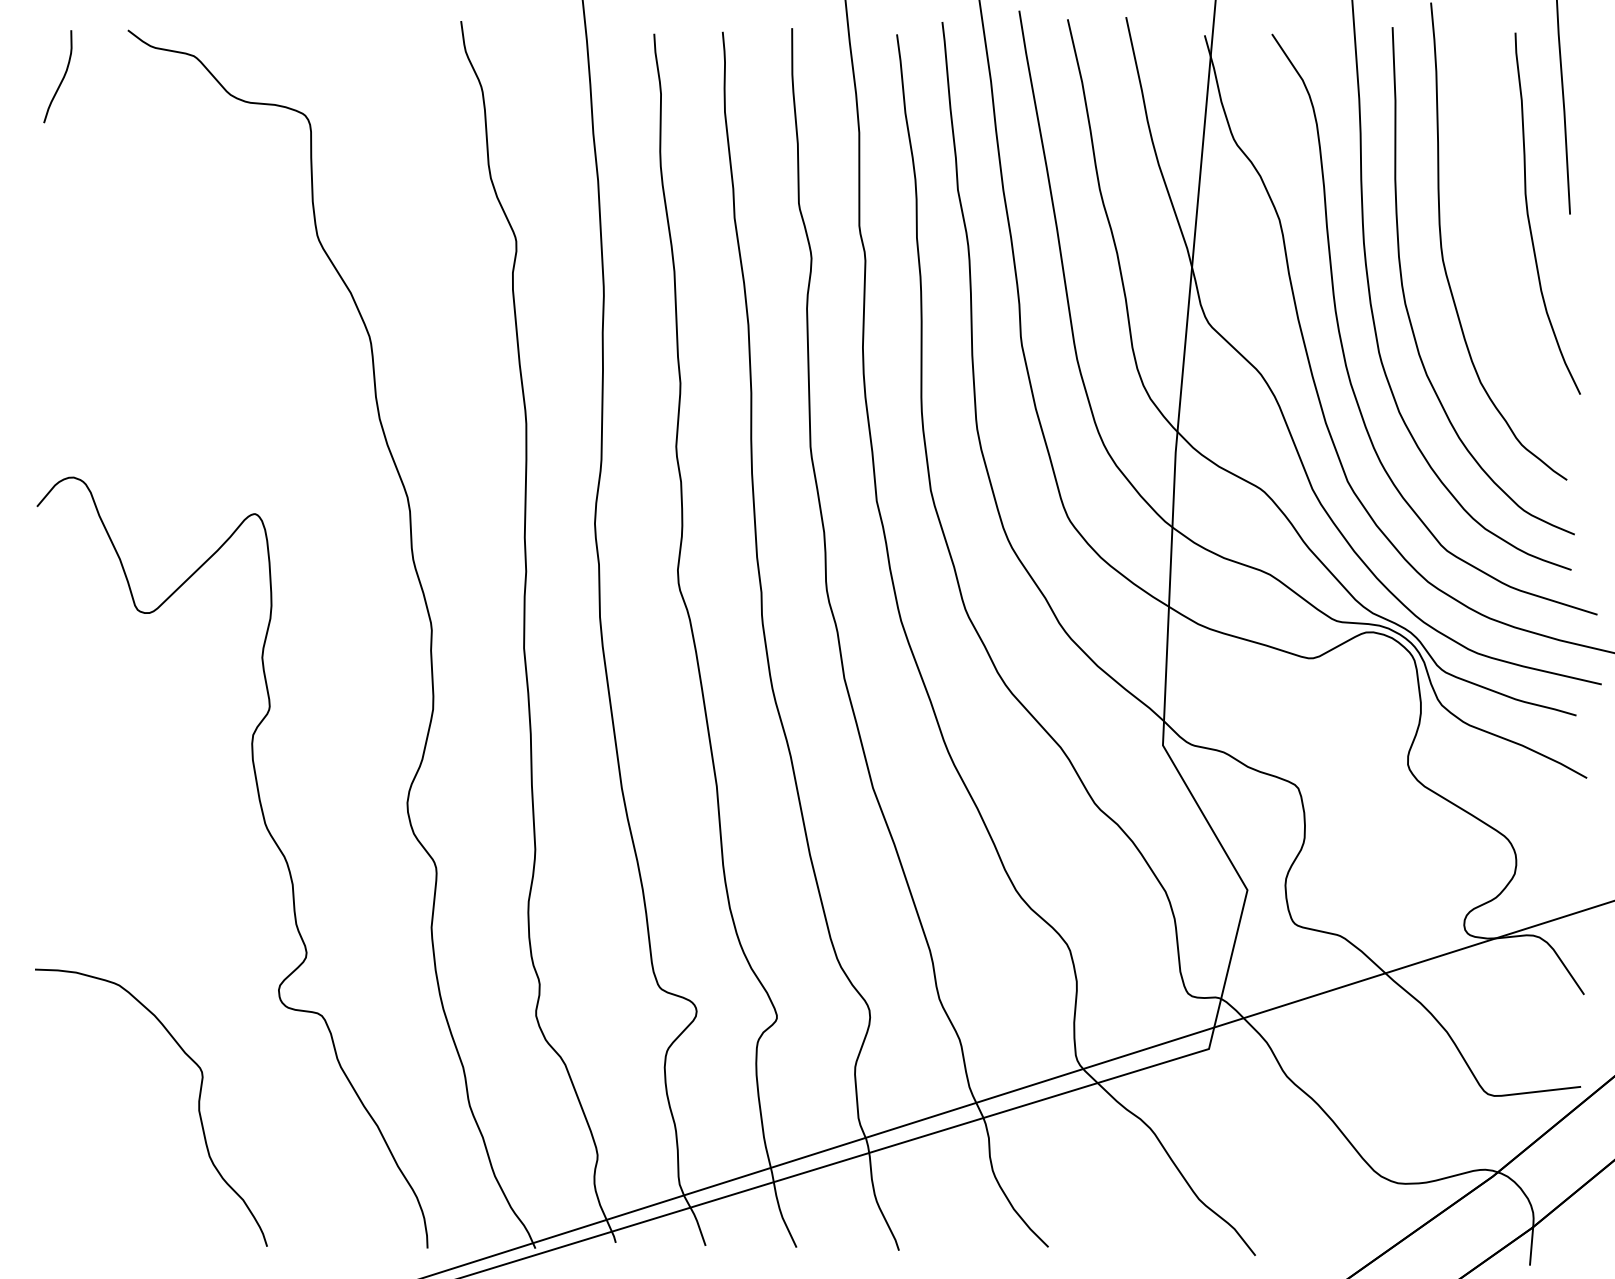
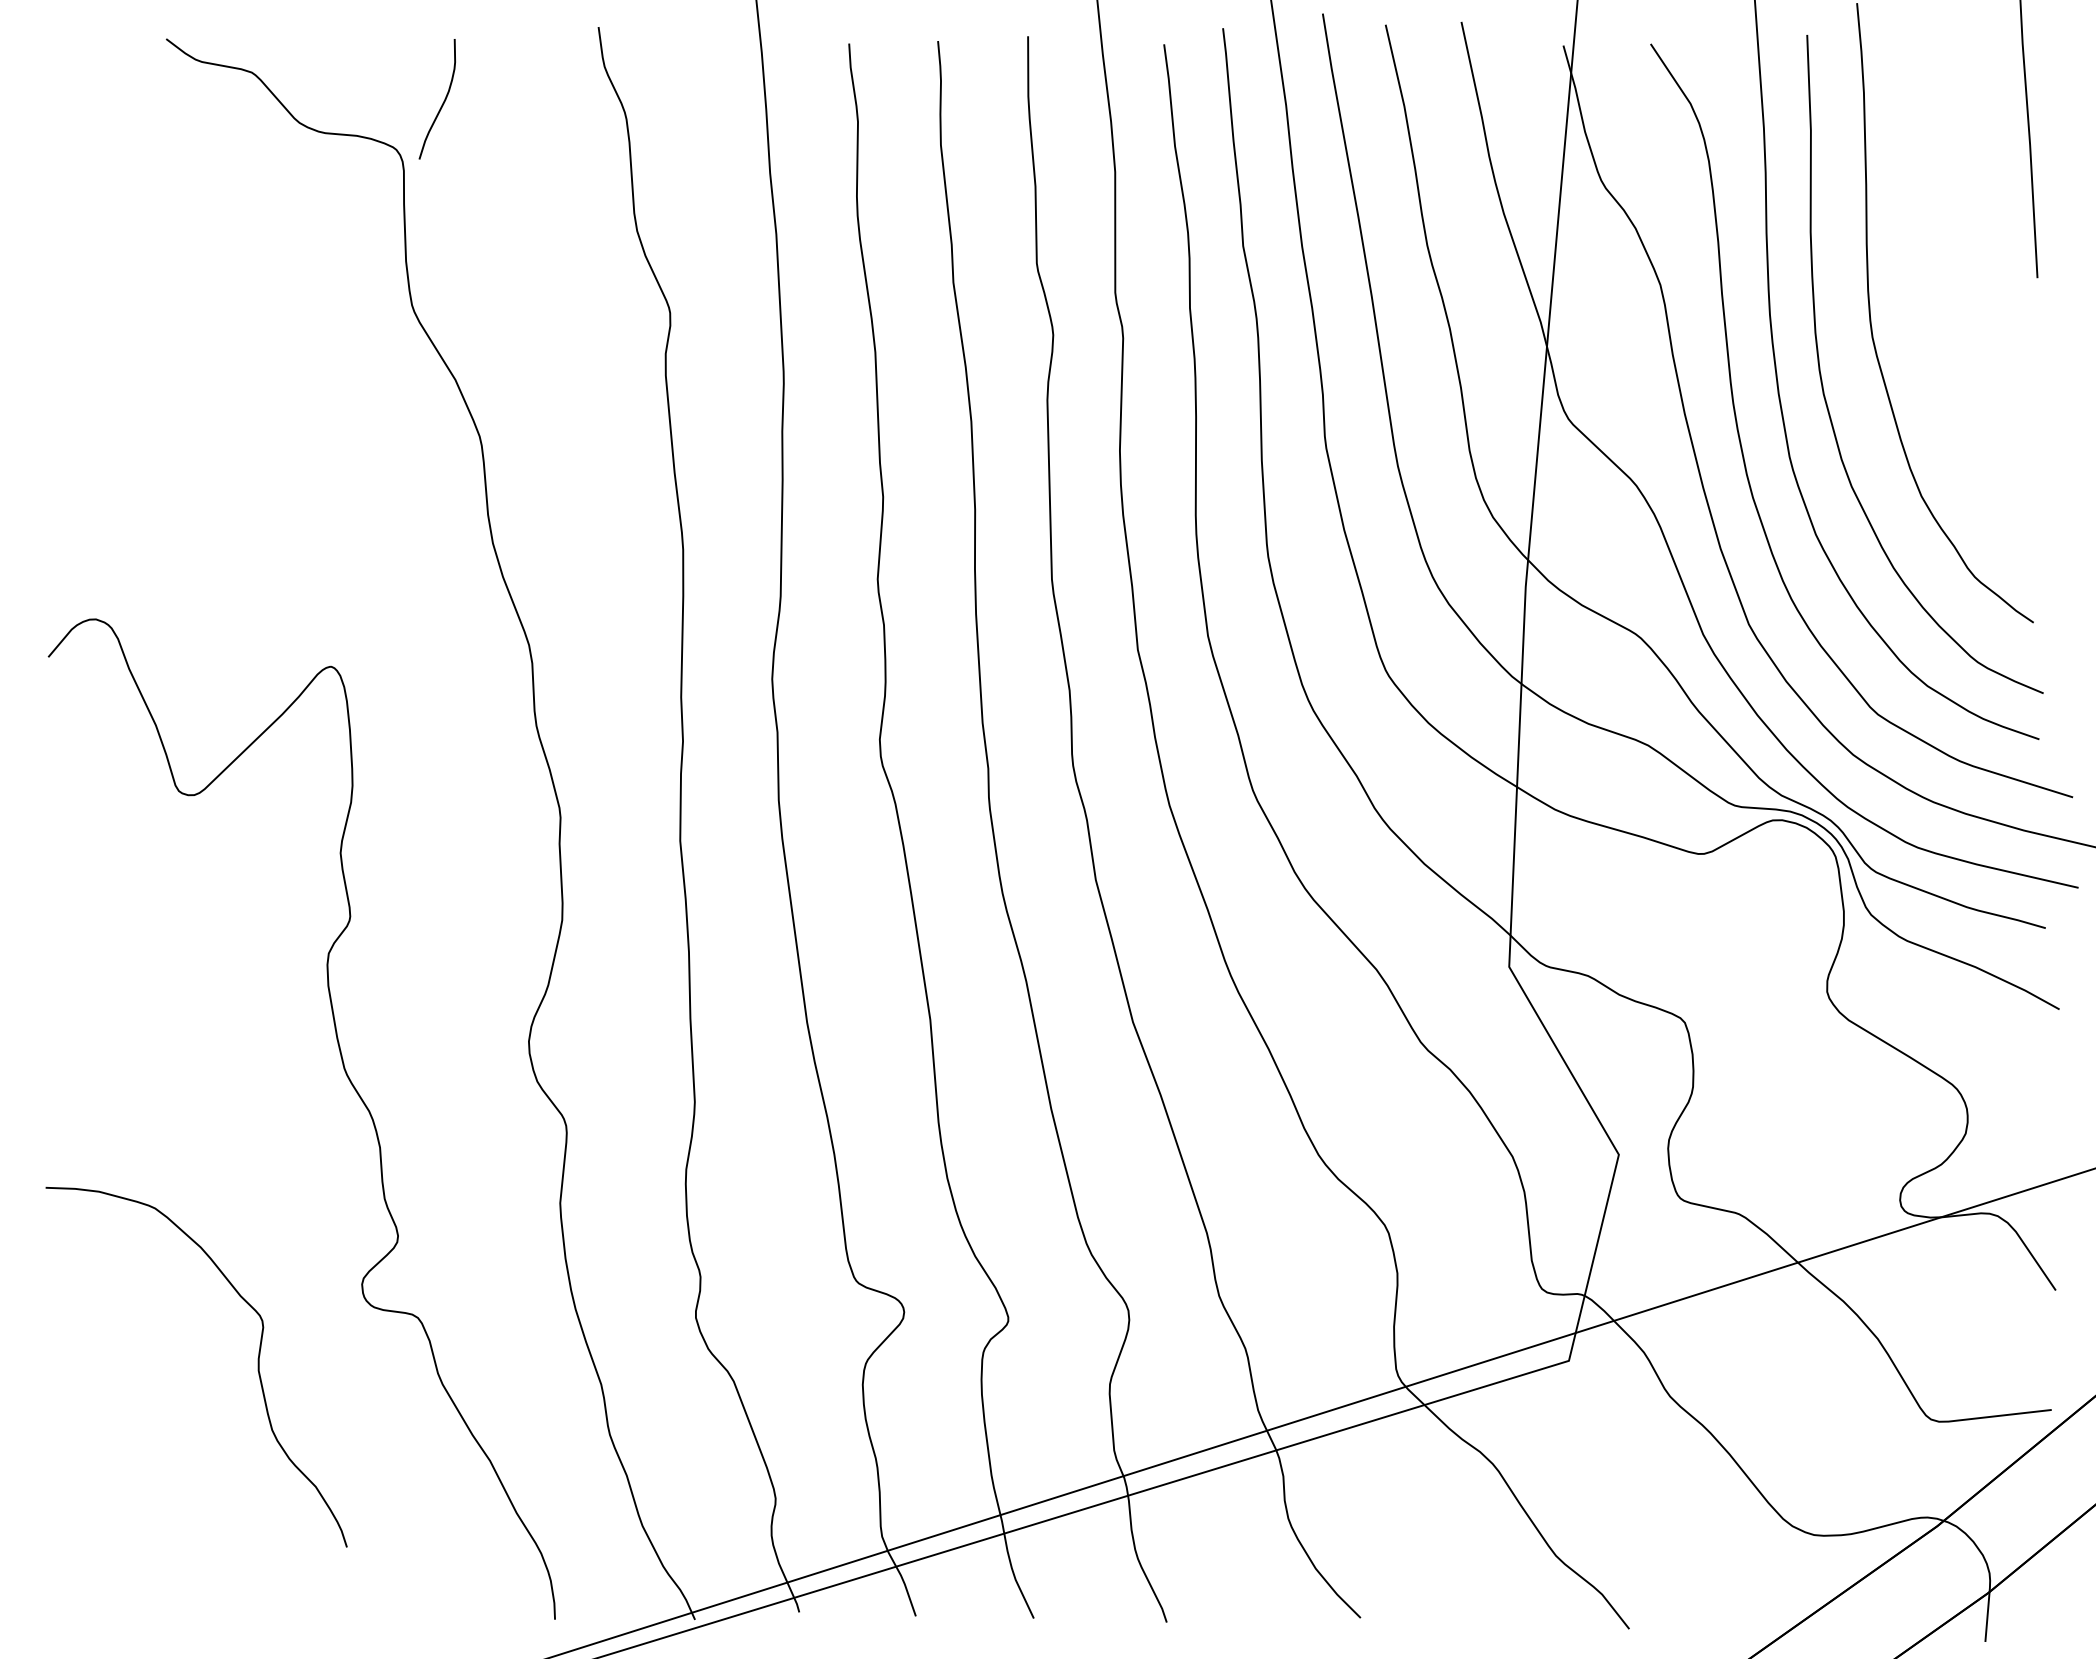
curve: (61, 79) -> (442, 103), moved
curve: (1529, 217) -> (1984, 282), removed
curve: (198, 1107) -> (257, 1366), moved

